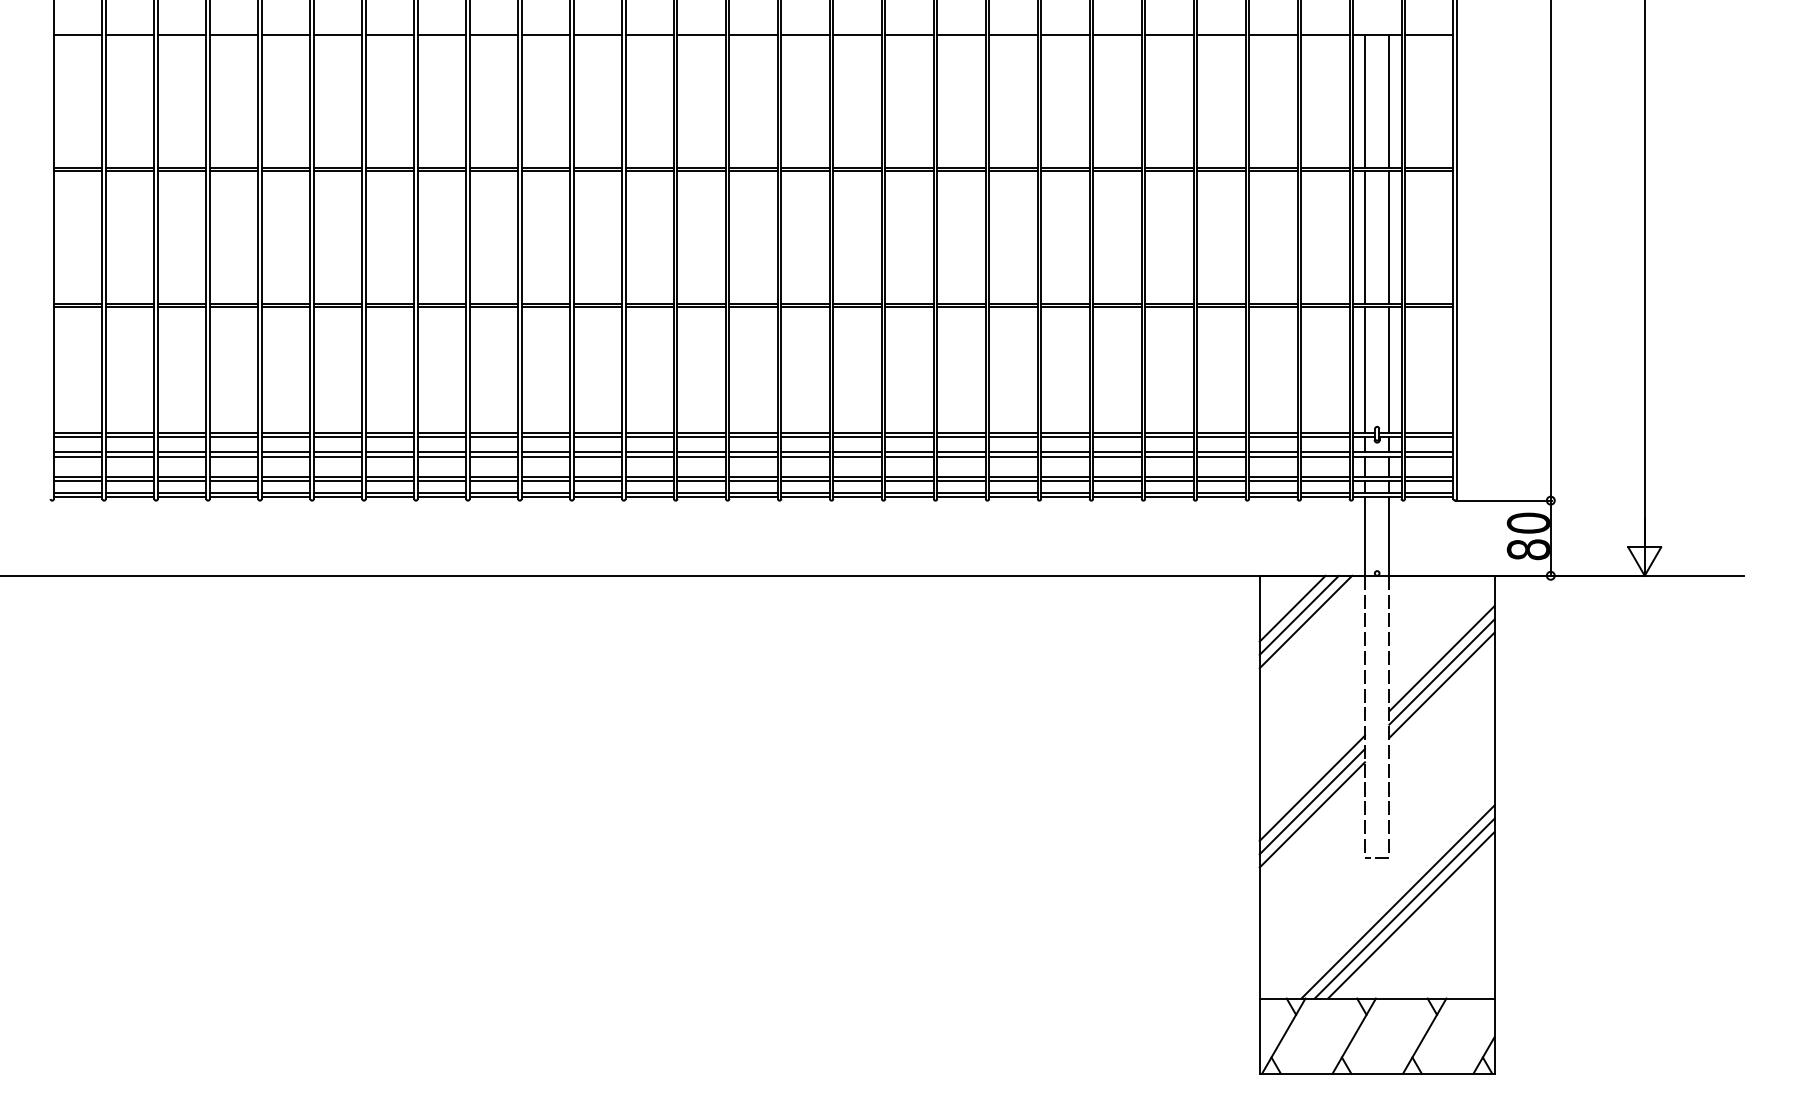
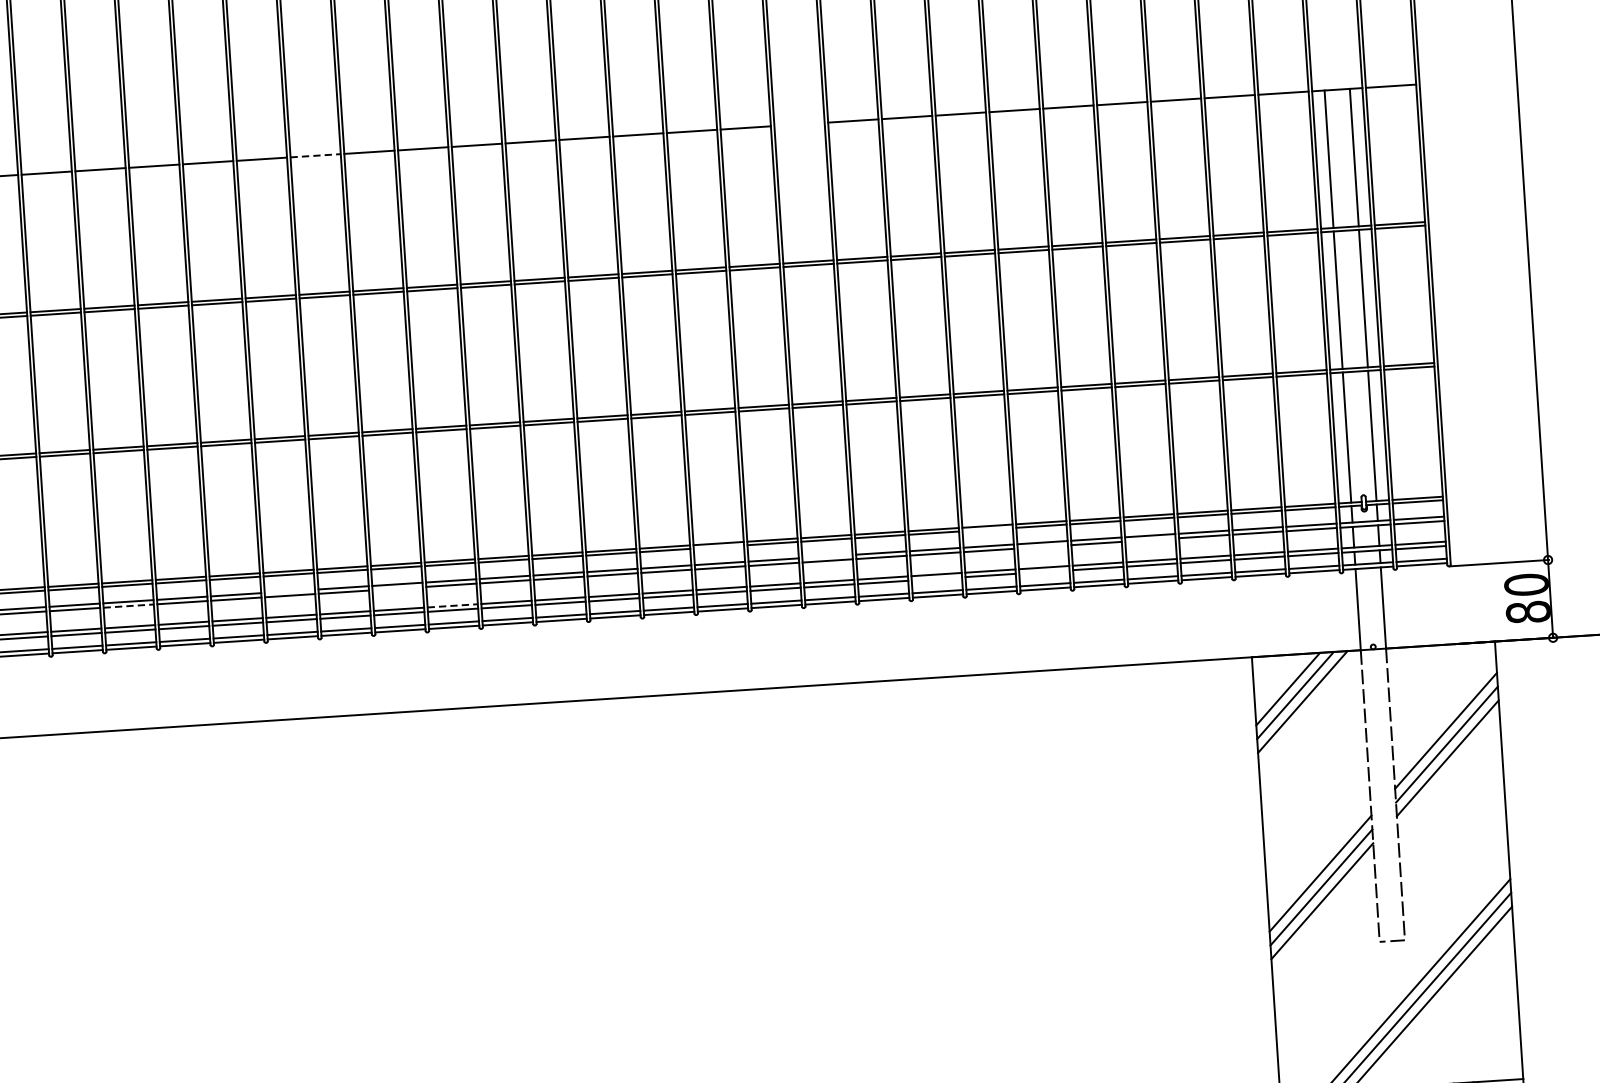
line: (390, 34) -> (316, 155), solid -> dashed
line: (857, 34) -> (799, 124), removed
line: (753, 436) -> (718, 546), removed
line: (1013, 436) -> (987, 529), removed
line: (337, 452) -> (289, 591), removed
line: (857, 452) -> (827, 556), removed
line: (182, 456) -> (129, 605), solid -> dashed
line: (441, 456) -> (397, 588), removed
line: (1065, 456) -> (1042, 546), removed
line: (1169, 456) -> (1150, 539), removed
line: (494, 476) -> (453, 605), solid -> dashed
line: (961, 480) -> (936, 578), removed
line: (1065, 480) -> (1044, 571), removed

